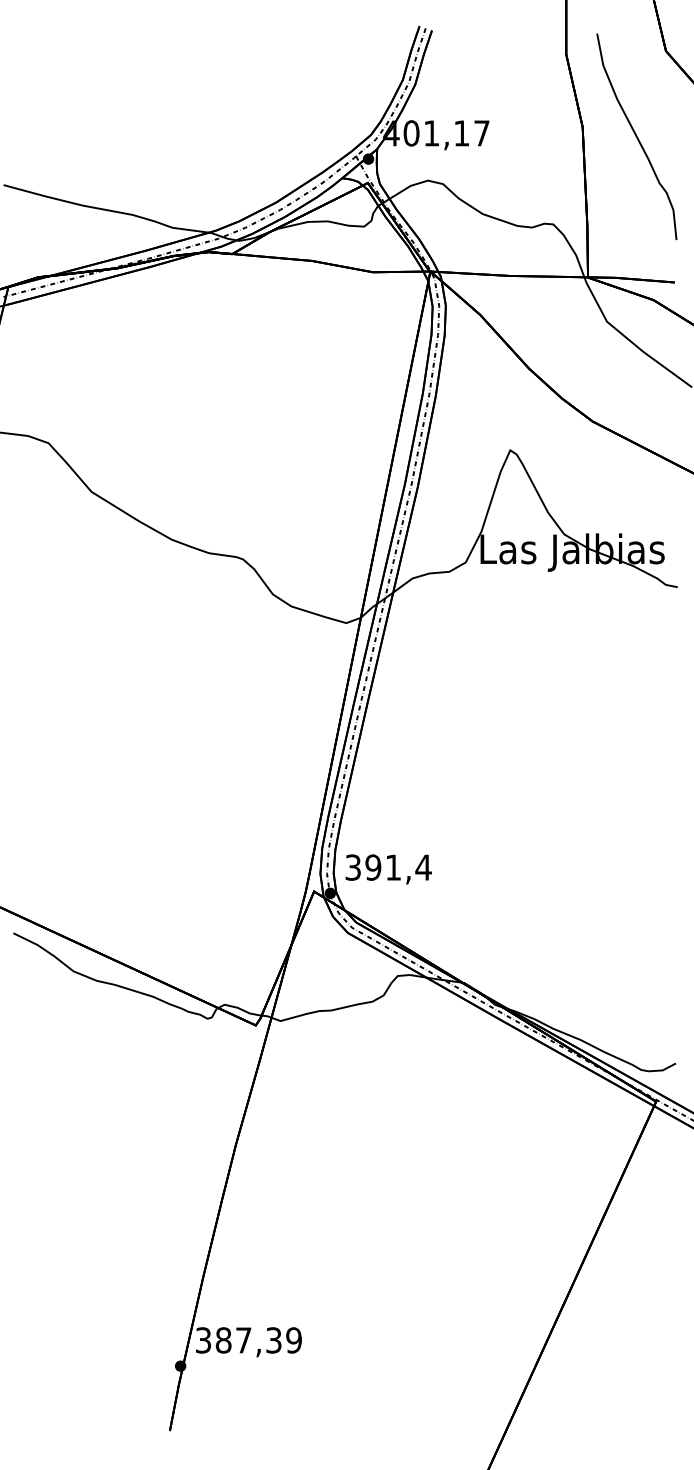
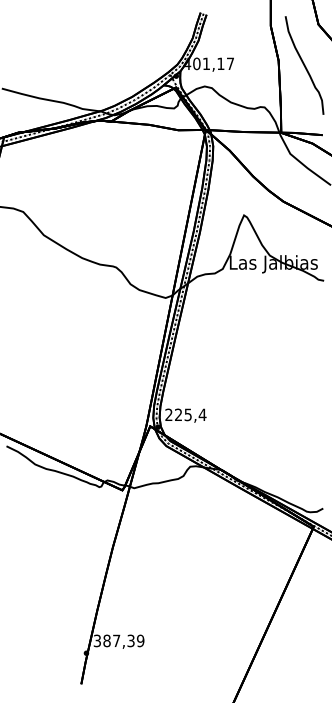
text: (373, 866) -> (178, 414), 391,4 -> 225,4

